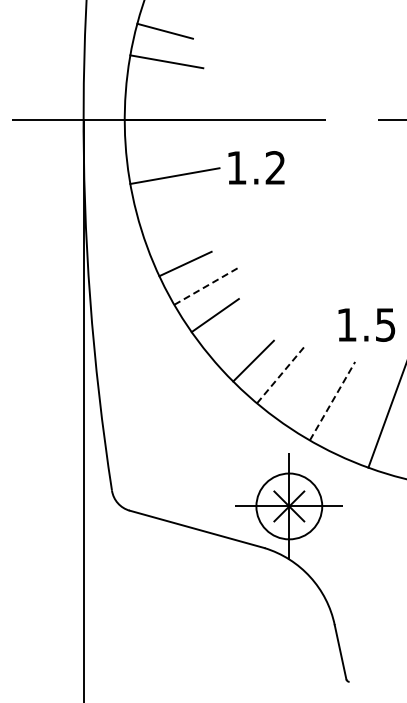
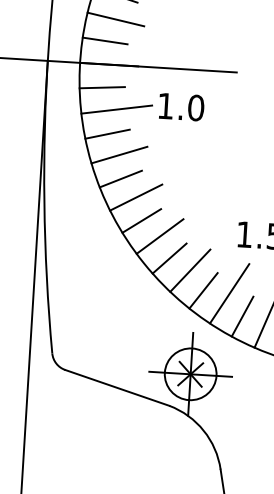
line: (154, 89) -> (104, 40), added
line: (154, 148) -> (102, 86), added
text: (275, 167) -> (196, 107), 1.2 -> 1.0
line: (164, 207) -> (107, 133), added
line: (181, 233) -> (119, 154), added
line: (206, 286) -> (136, 197), dashed -> solid
line: (239, 333) -> (159, 236), added
line: (281, 374) -> (190, 270), dashed -> solid
line: (298, 399) -> (203, 290), added
line: (332, 400) -> (229, 293), dashed -> solid
line: (350, 429) -> (242, 316), added

